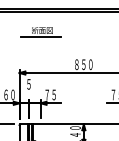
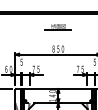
part: (40, 32) -> (57, 27), moved

